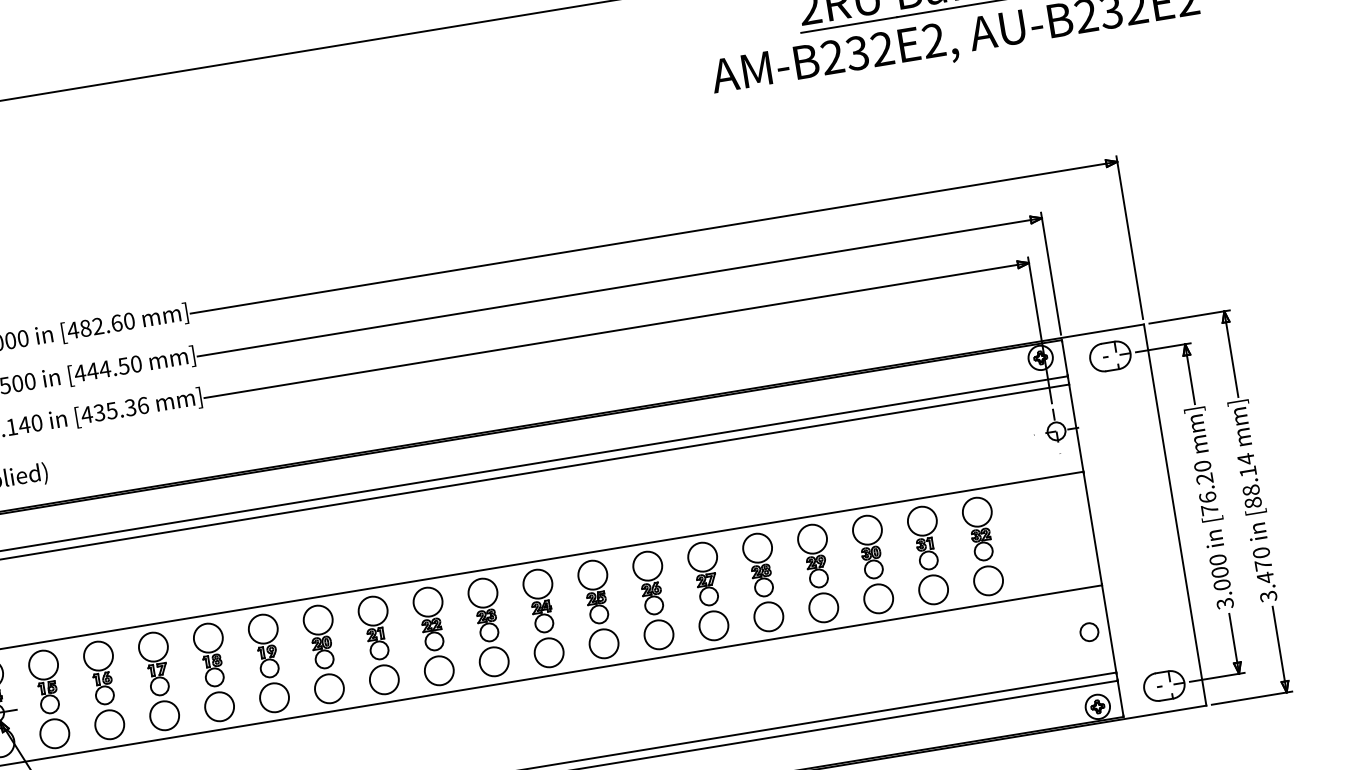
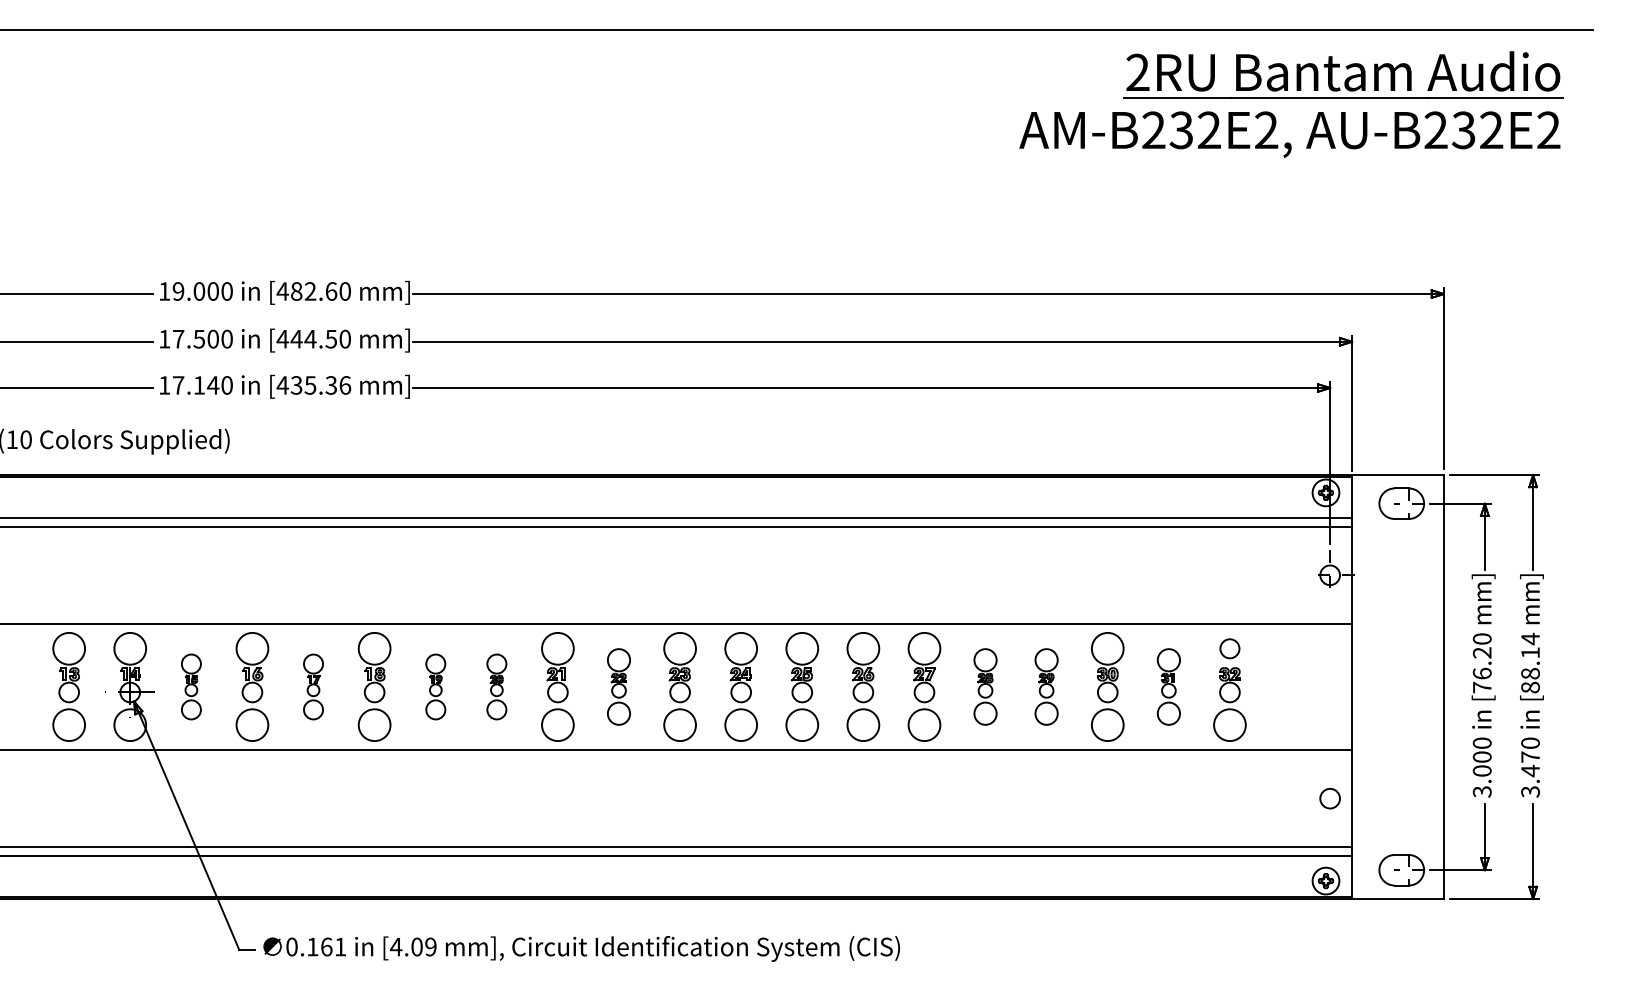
circle: (976, 512) -> (1229, 648), size x0.6
part: (927, 555) -> (1168, 686), size x0.7
part: (817, 573) -> (1046, 686), size x0.7
part: (763, 582) -> (985, 686), size x0.7
part: (433, 636) -> (618, 686), size x0.7
part: (323, 654) -> (496, 686), size x0.6
part: (268, 663) -> (435, 686), size x0.6
part: (158, 681) -> (313, 686), size x0.6
part: (49, 698) -> (191, 686), size x0.6

